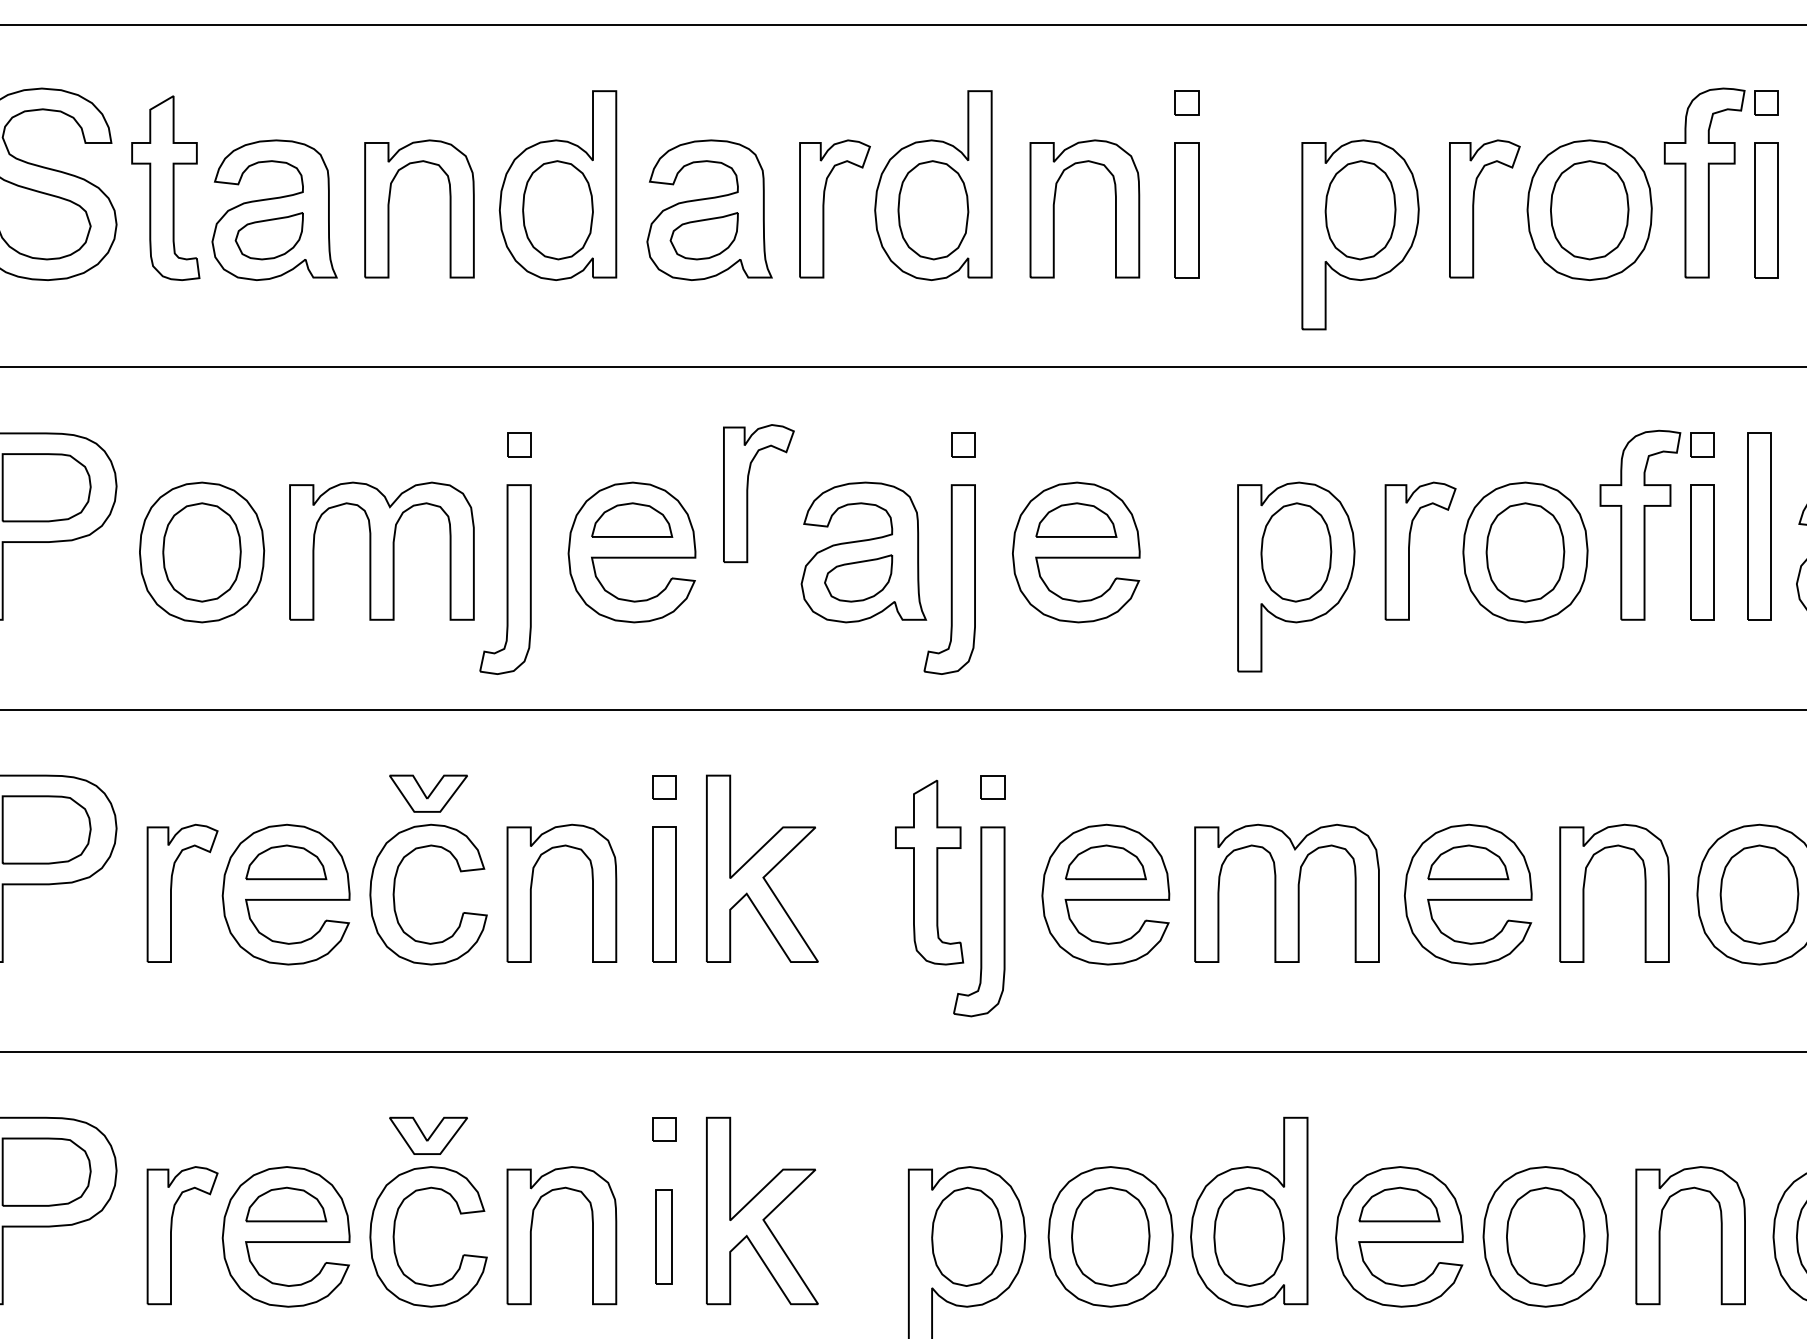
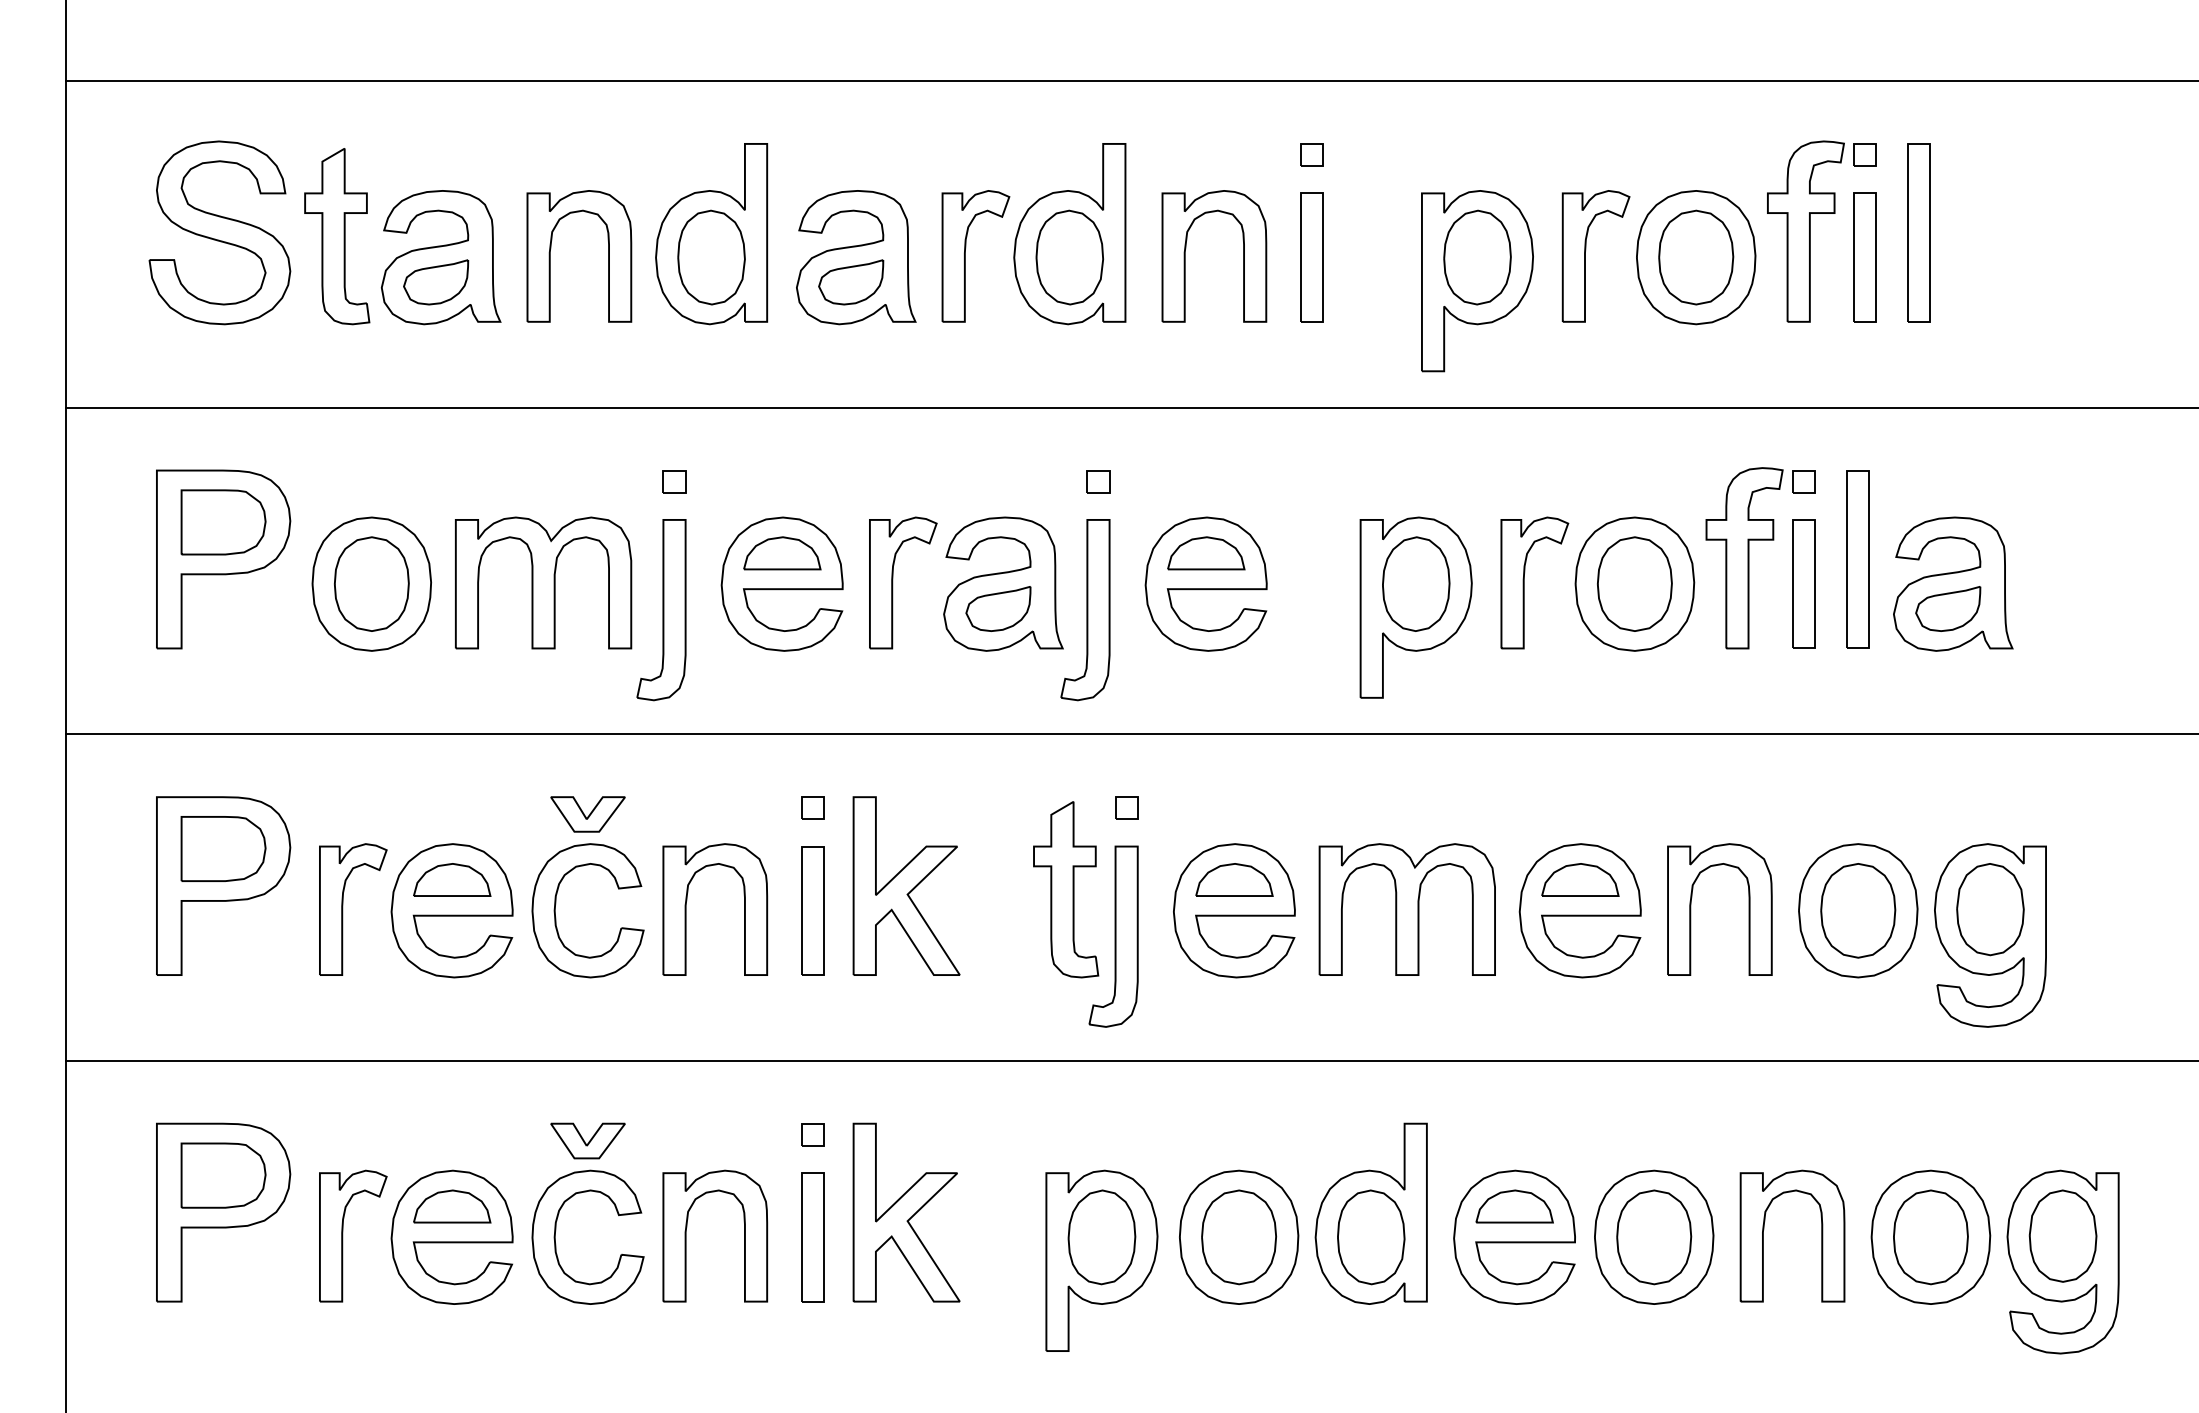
part: (748, 493) -> (893, 582), moved
part: (663, 1237) -> (812, 1237), size x1.43

